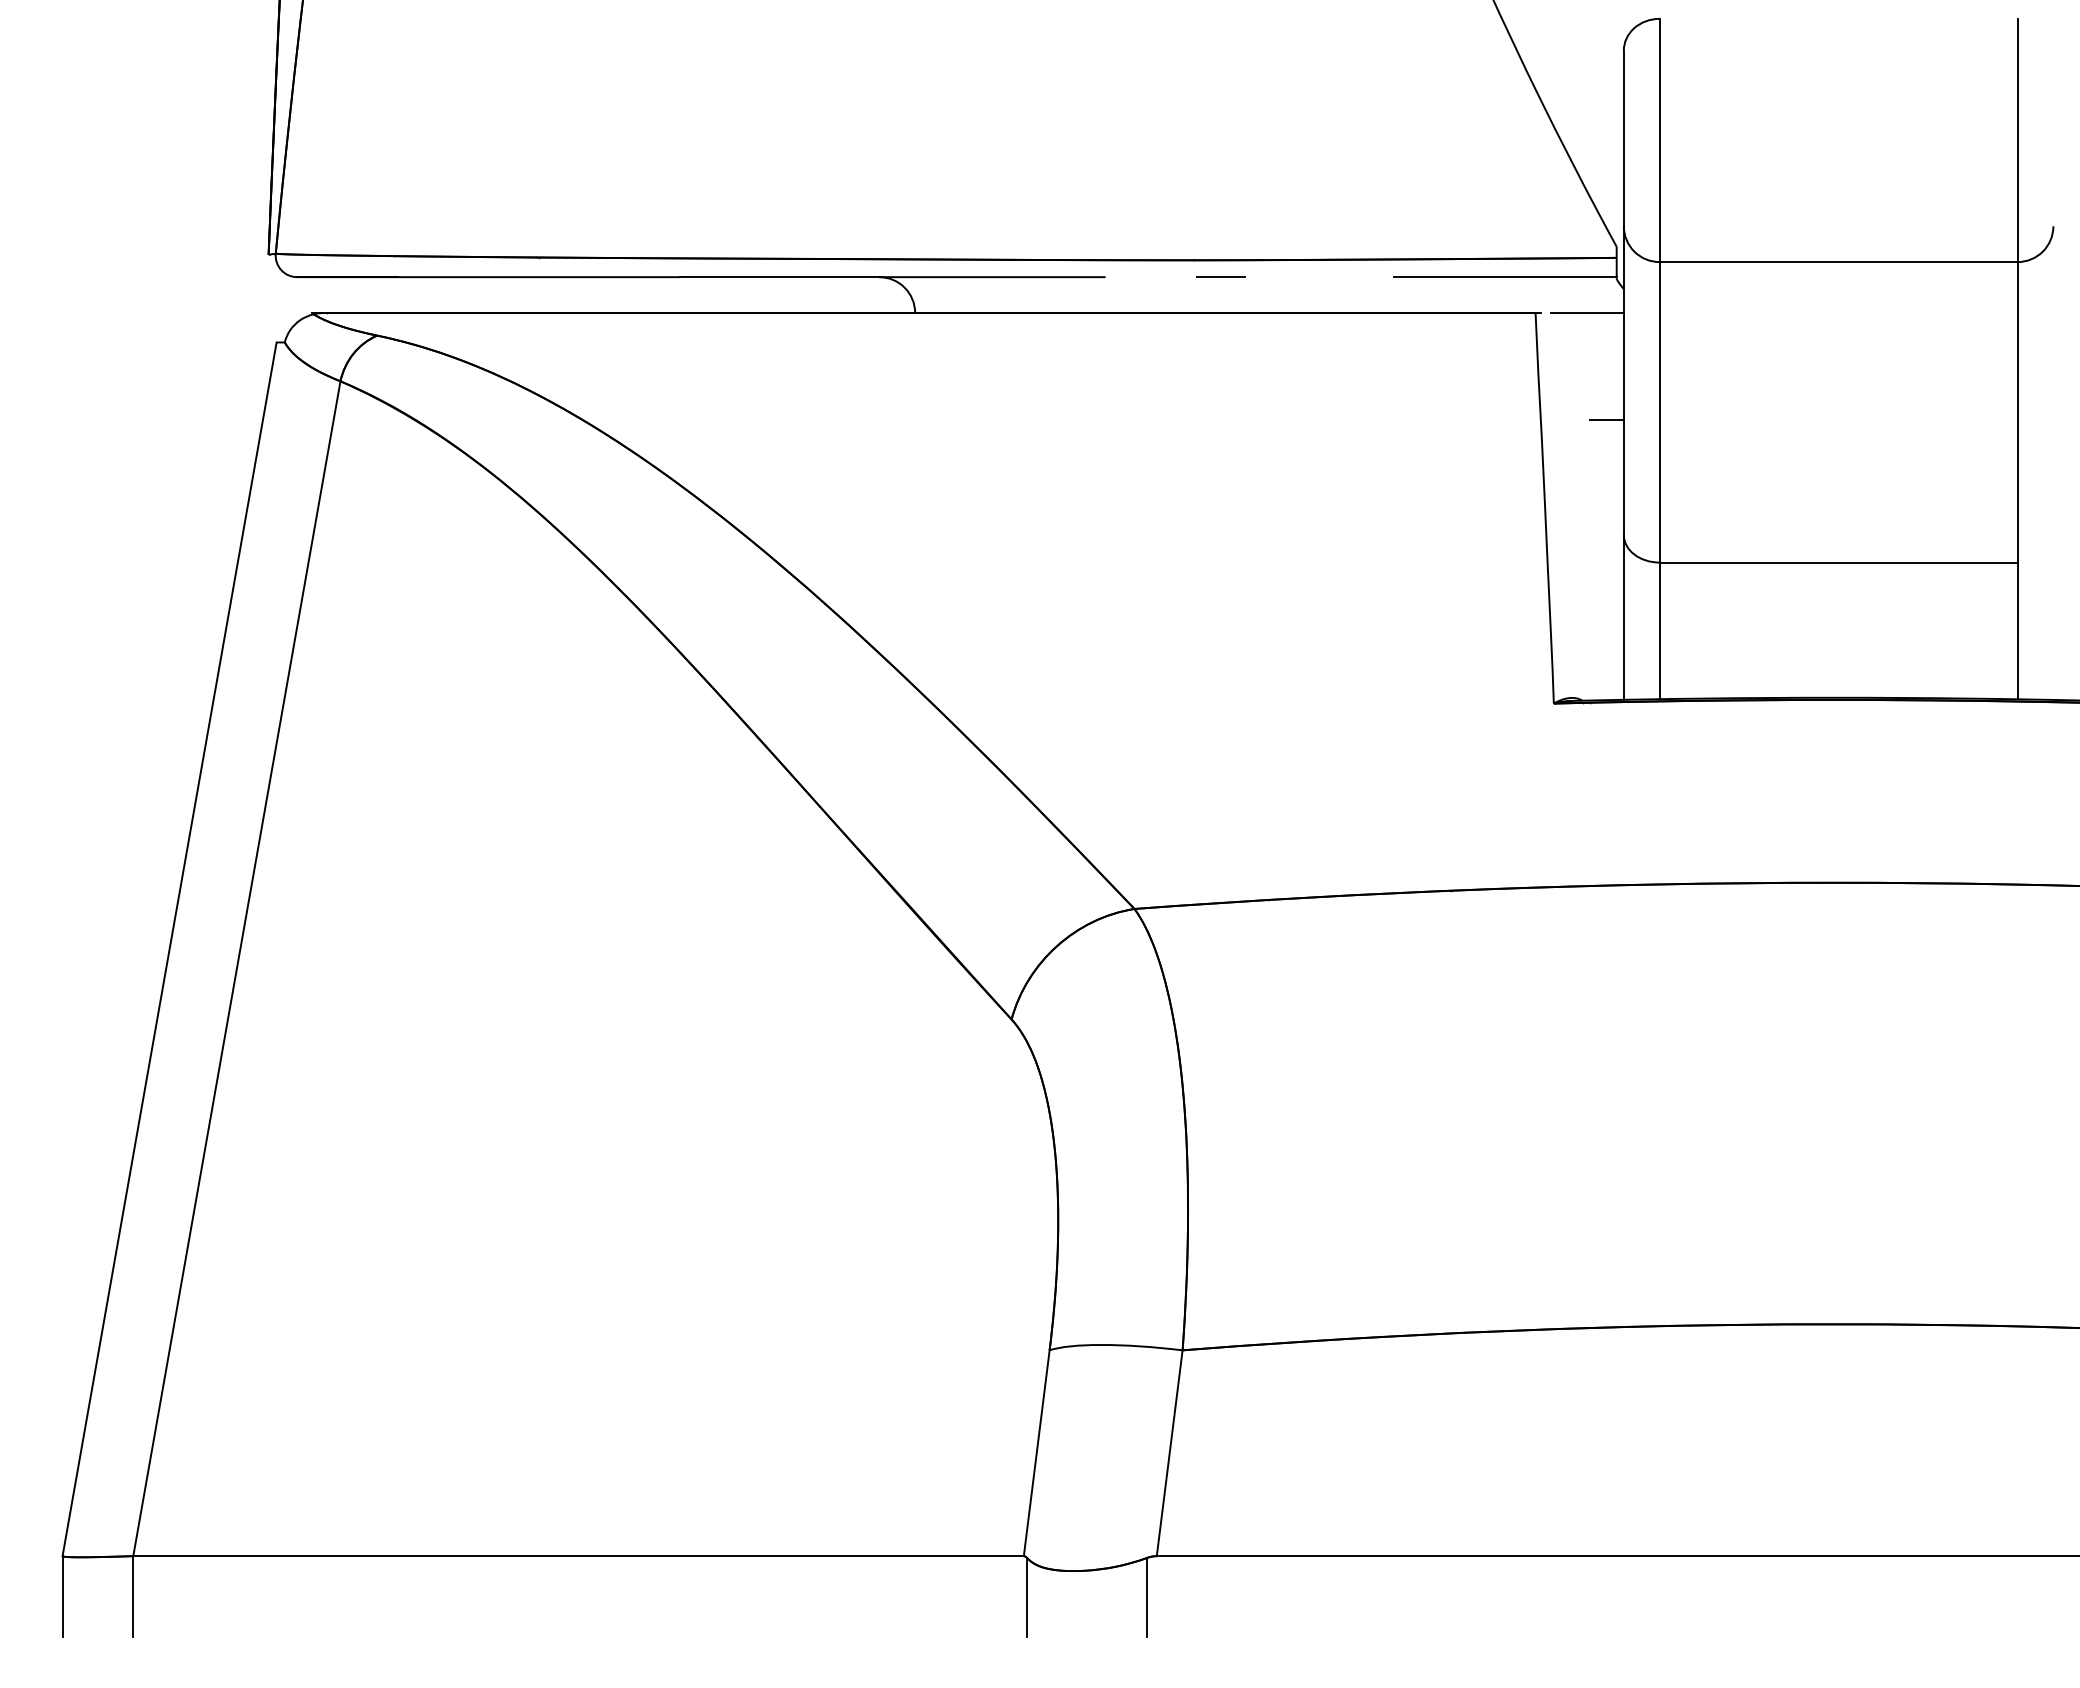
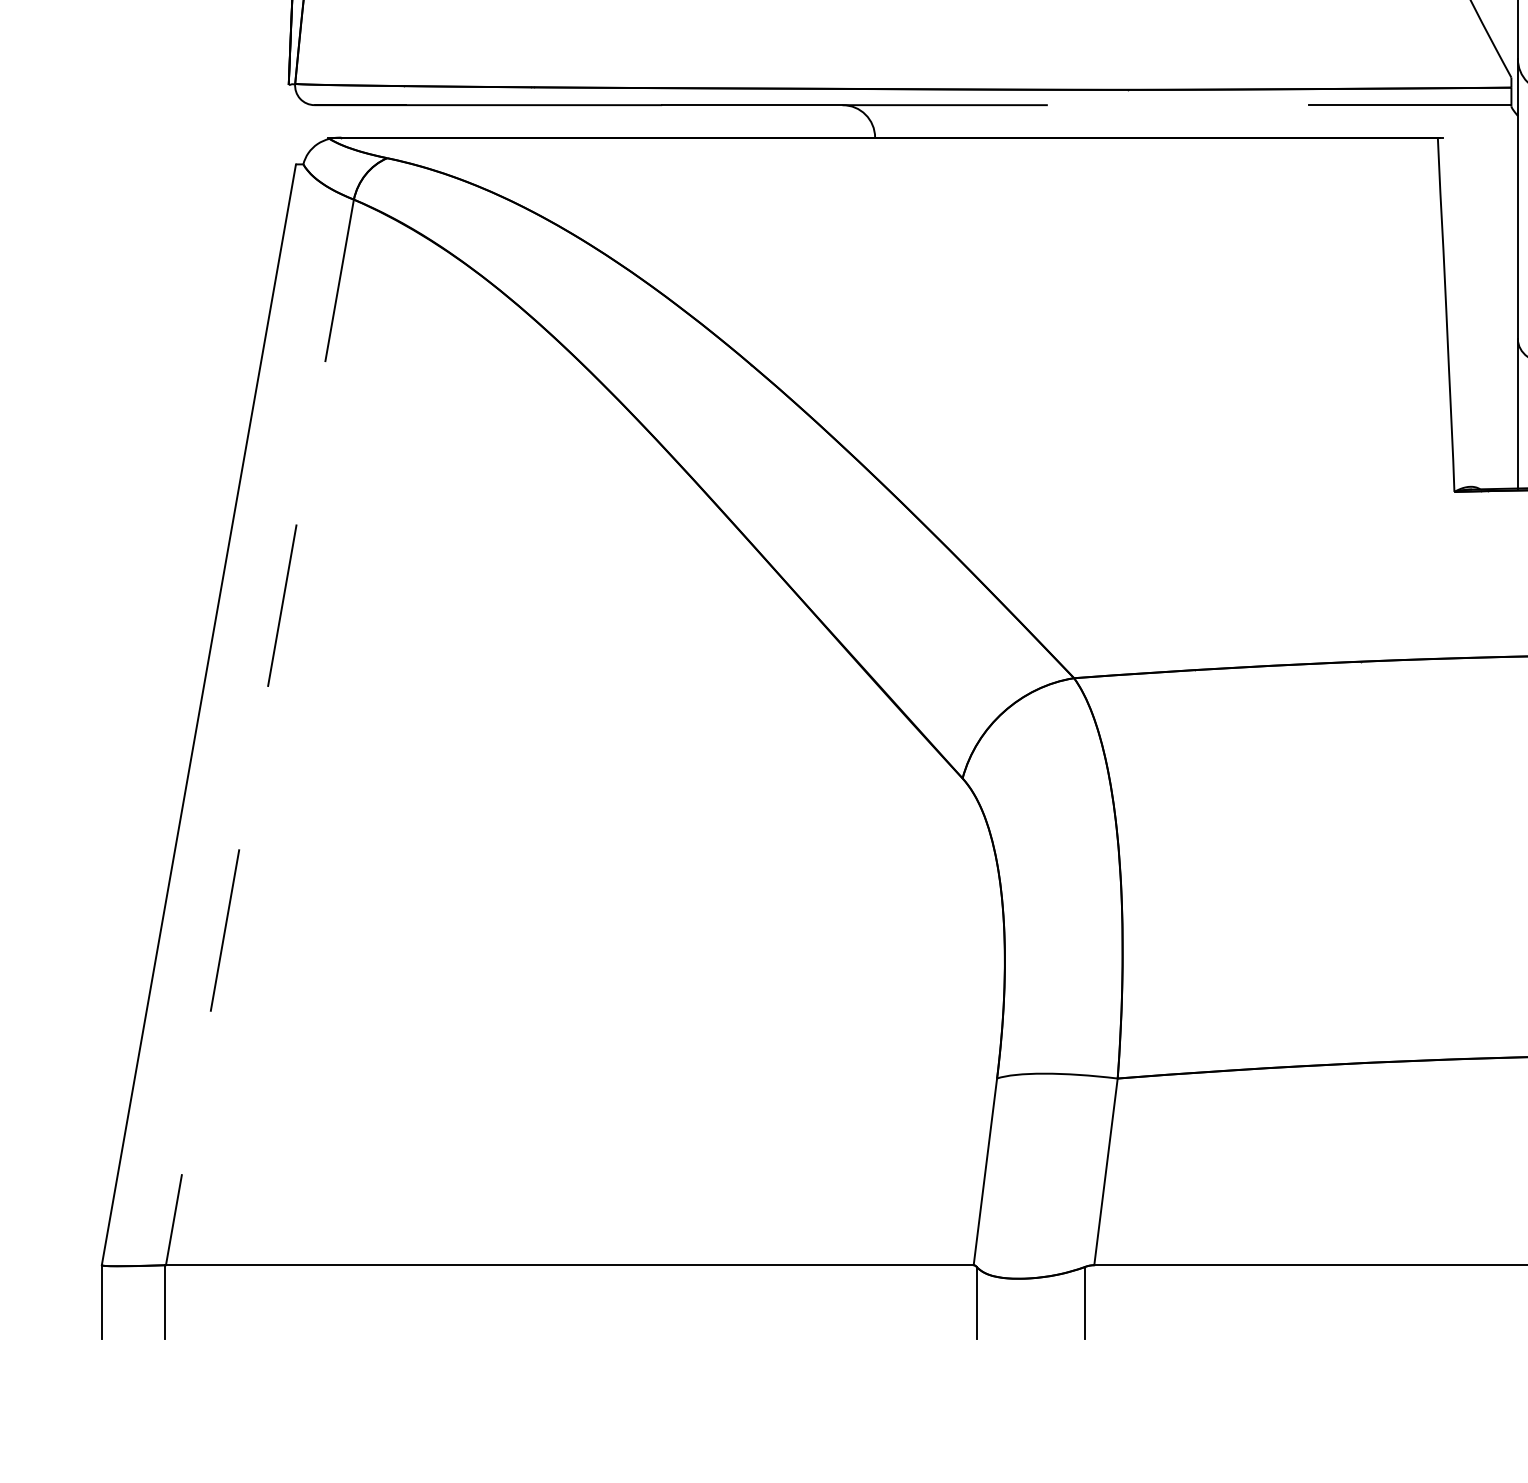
line: (1220, 276) -> (1152, 104), removed
line: (1586, 312) -> (1484, 137), removed
line: (1606, 420) -> (1502, 235), removed
line: (236, 969) -> (259, 733), solid -> dashed

